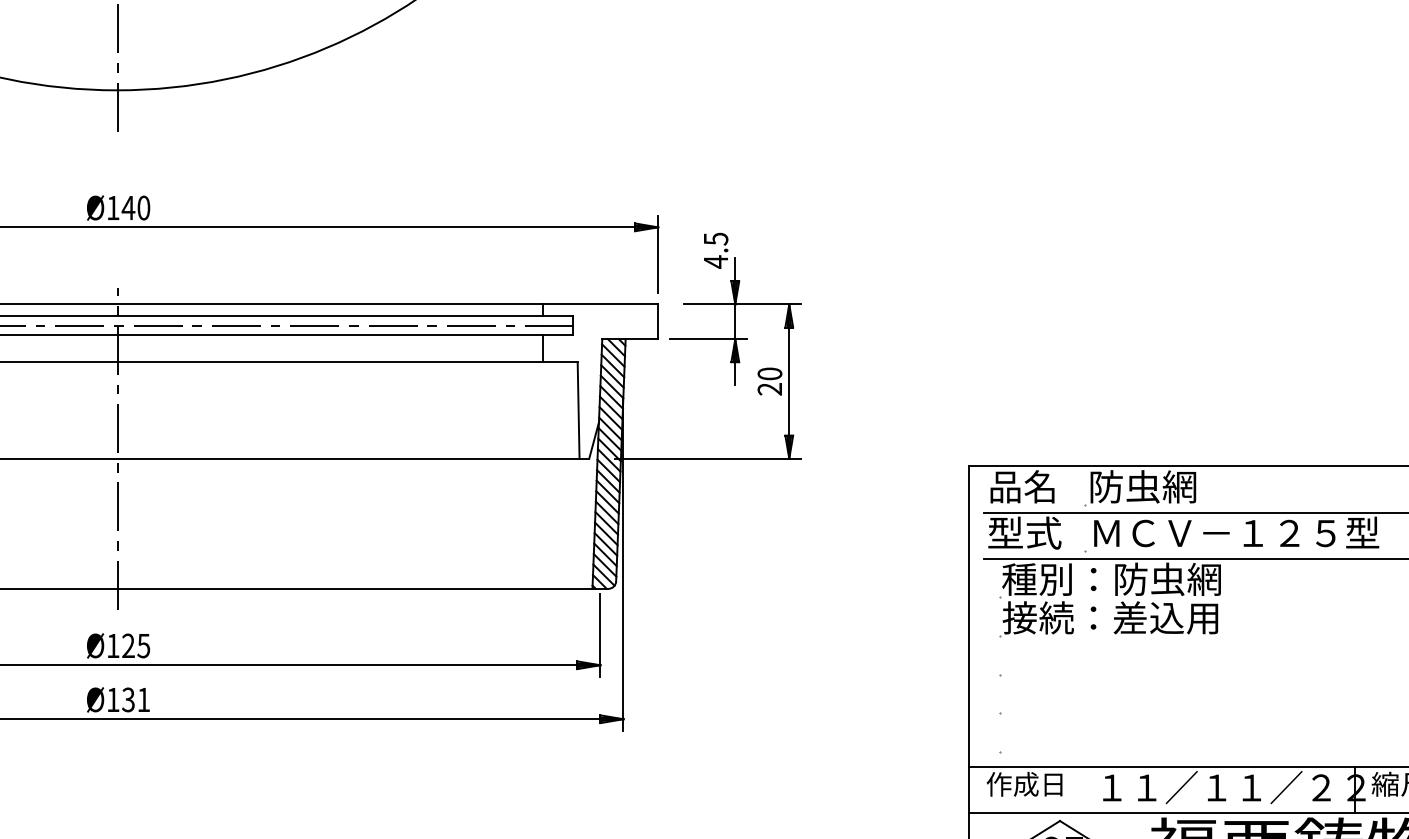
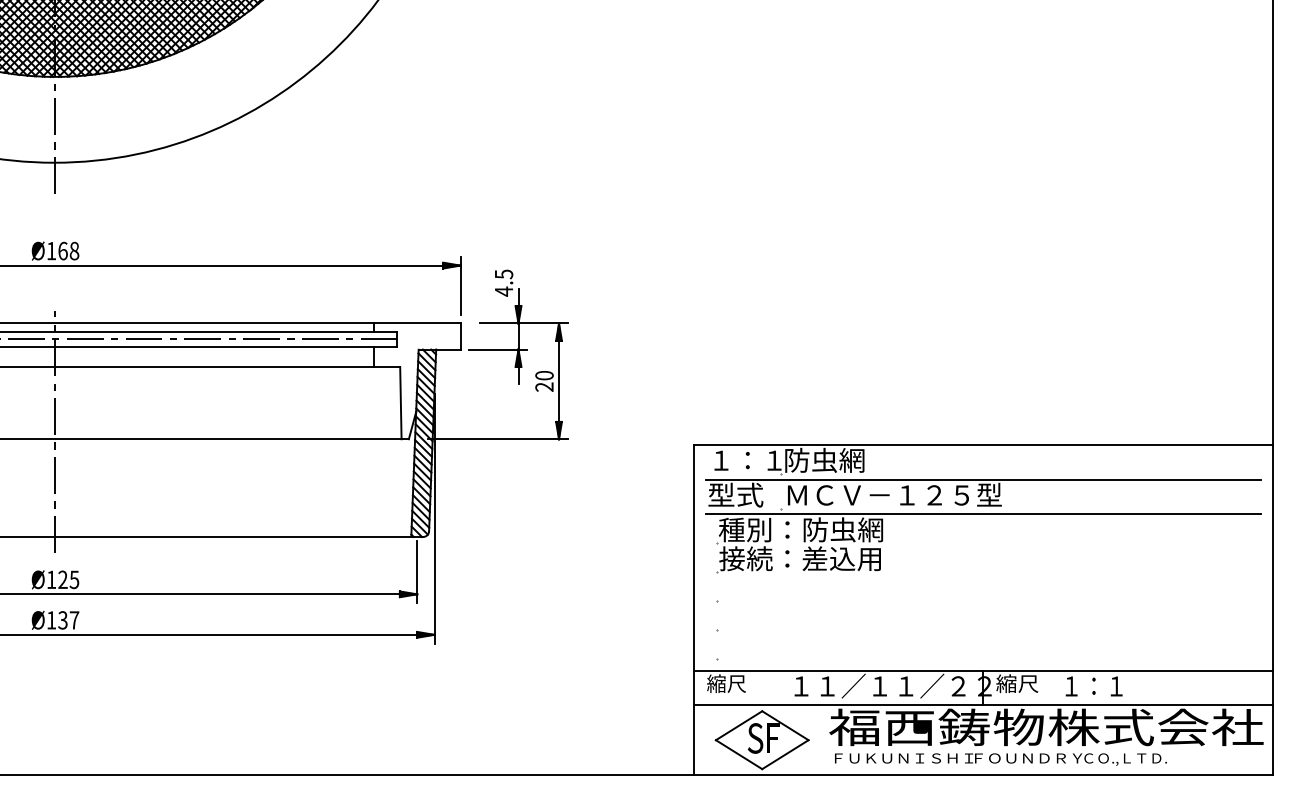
text: (135, 207) -> (68, 250), Ø140 -> Ø168
text: (1037, 486) -> (745, 460), 品名 -> １：１
text: (143, 700) -> (74, 620), Ø131 -> Ø137
text: (1024, 784) -> (735, 683), 作成日 -> 縮尺

